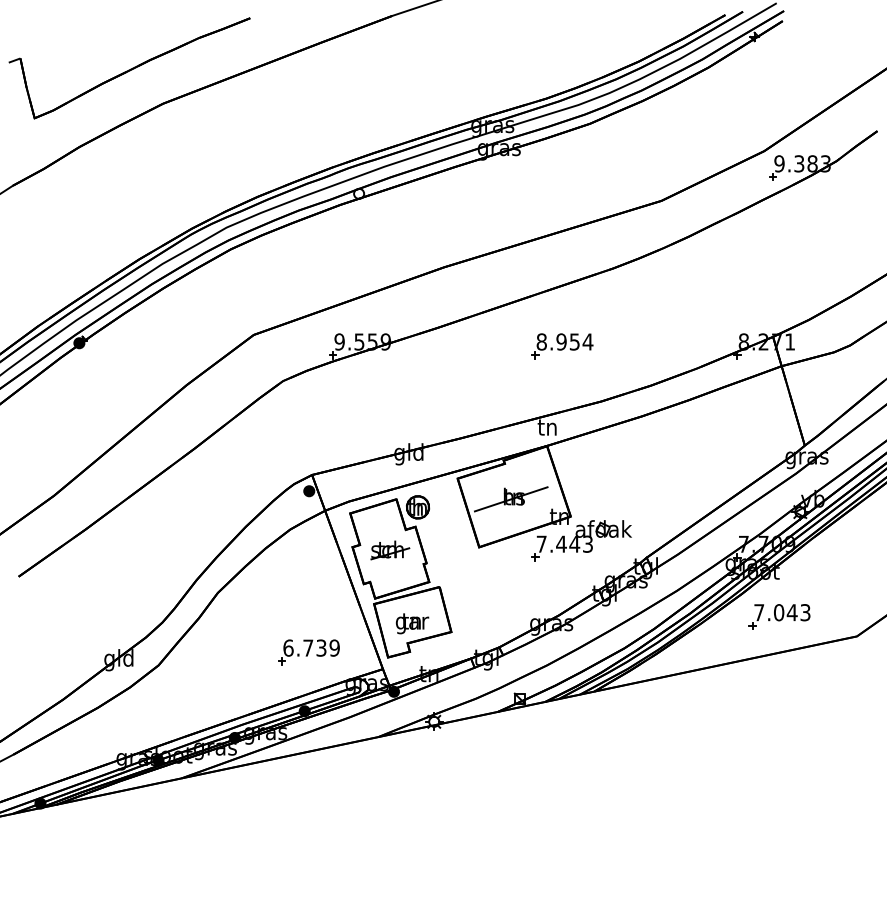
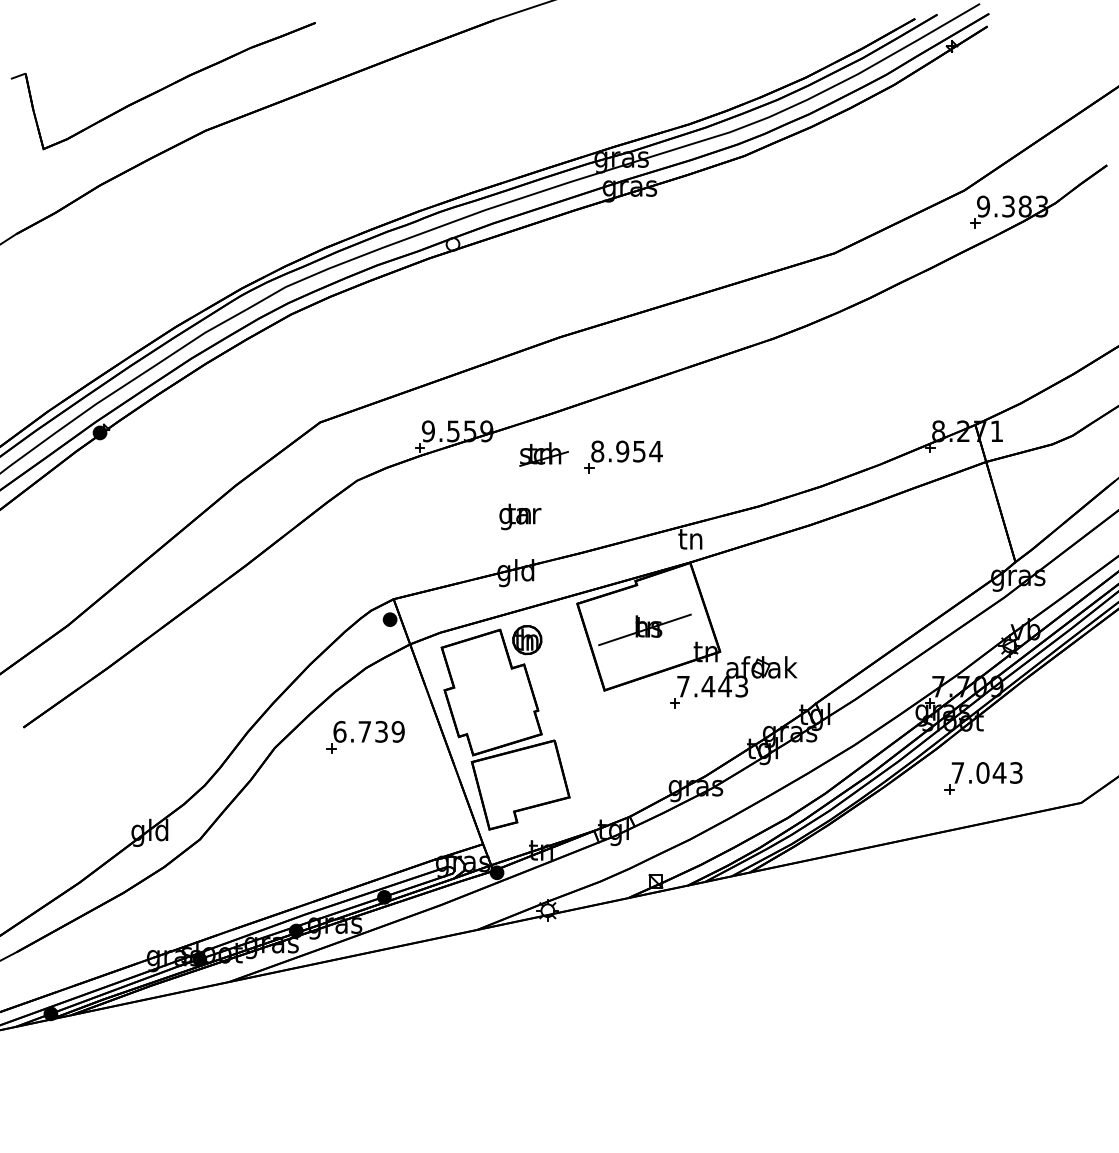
part: (562, 346) -> (623, 457), moved
part: (390, 550) -> (544, 454), moved
text: (412, 623) -> (520, 516), moved
part: (308, 652) -> (365, 737), moved

